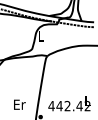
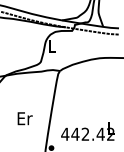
text: (19, 104) -> (24, 118), moved

